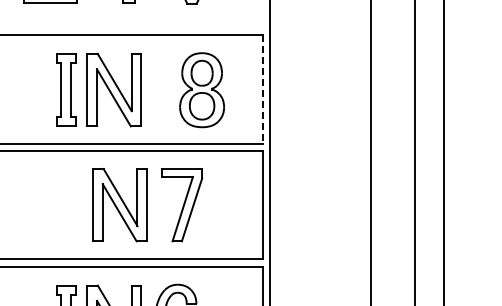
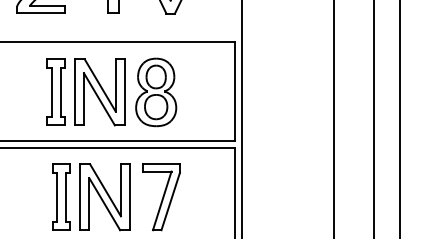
line: (262, 89) -> (234, 91), dashed -> solid
part: (201, 90) -> (155, 92), moved
part: (72, 204) -> (61, 196), added

